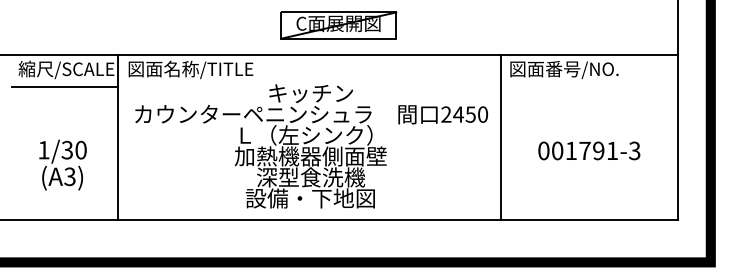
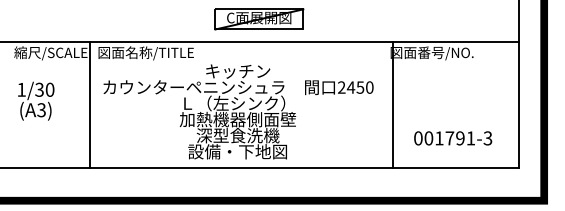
line: (64, 87) -> (49, 66), removed
line: (500, 138) -> (393, 105), moved
text: (589, 151) -> (453, 138), moved
text: (63, 164) -> (36, 100), moved

